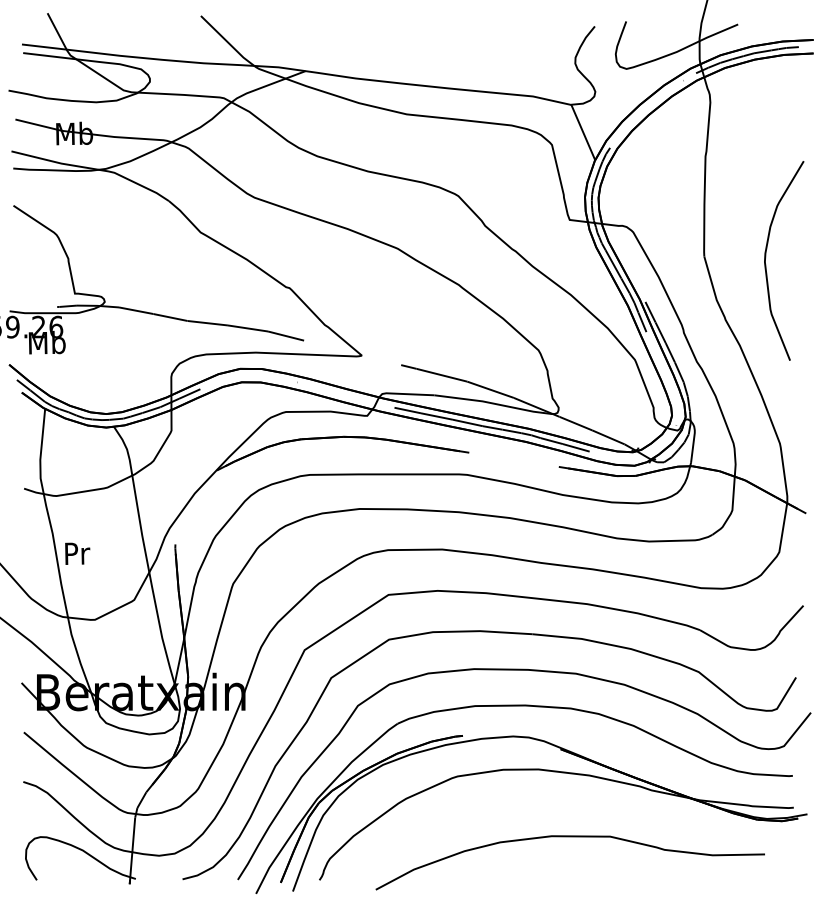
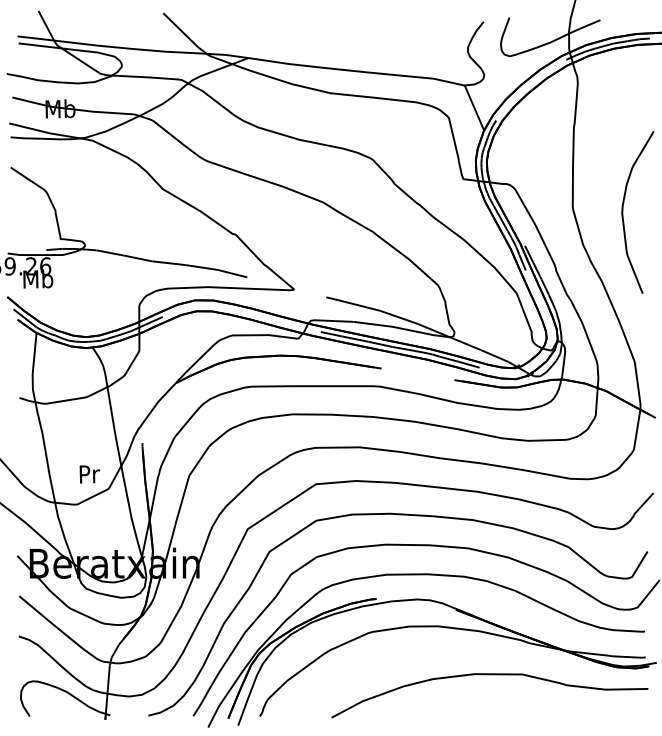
text: (77, 553) -> (89, 474), moved
curve: (569, 837) -> (489, 675), moved

